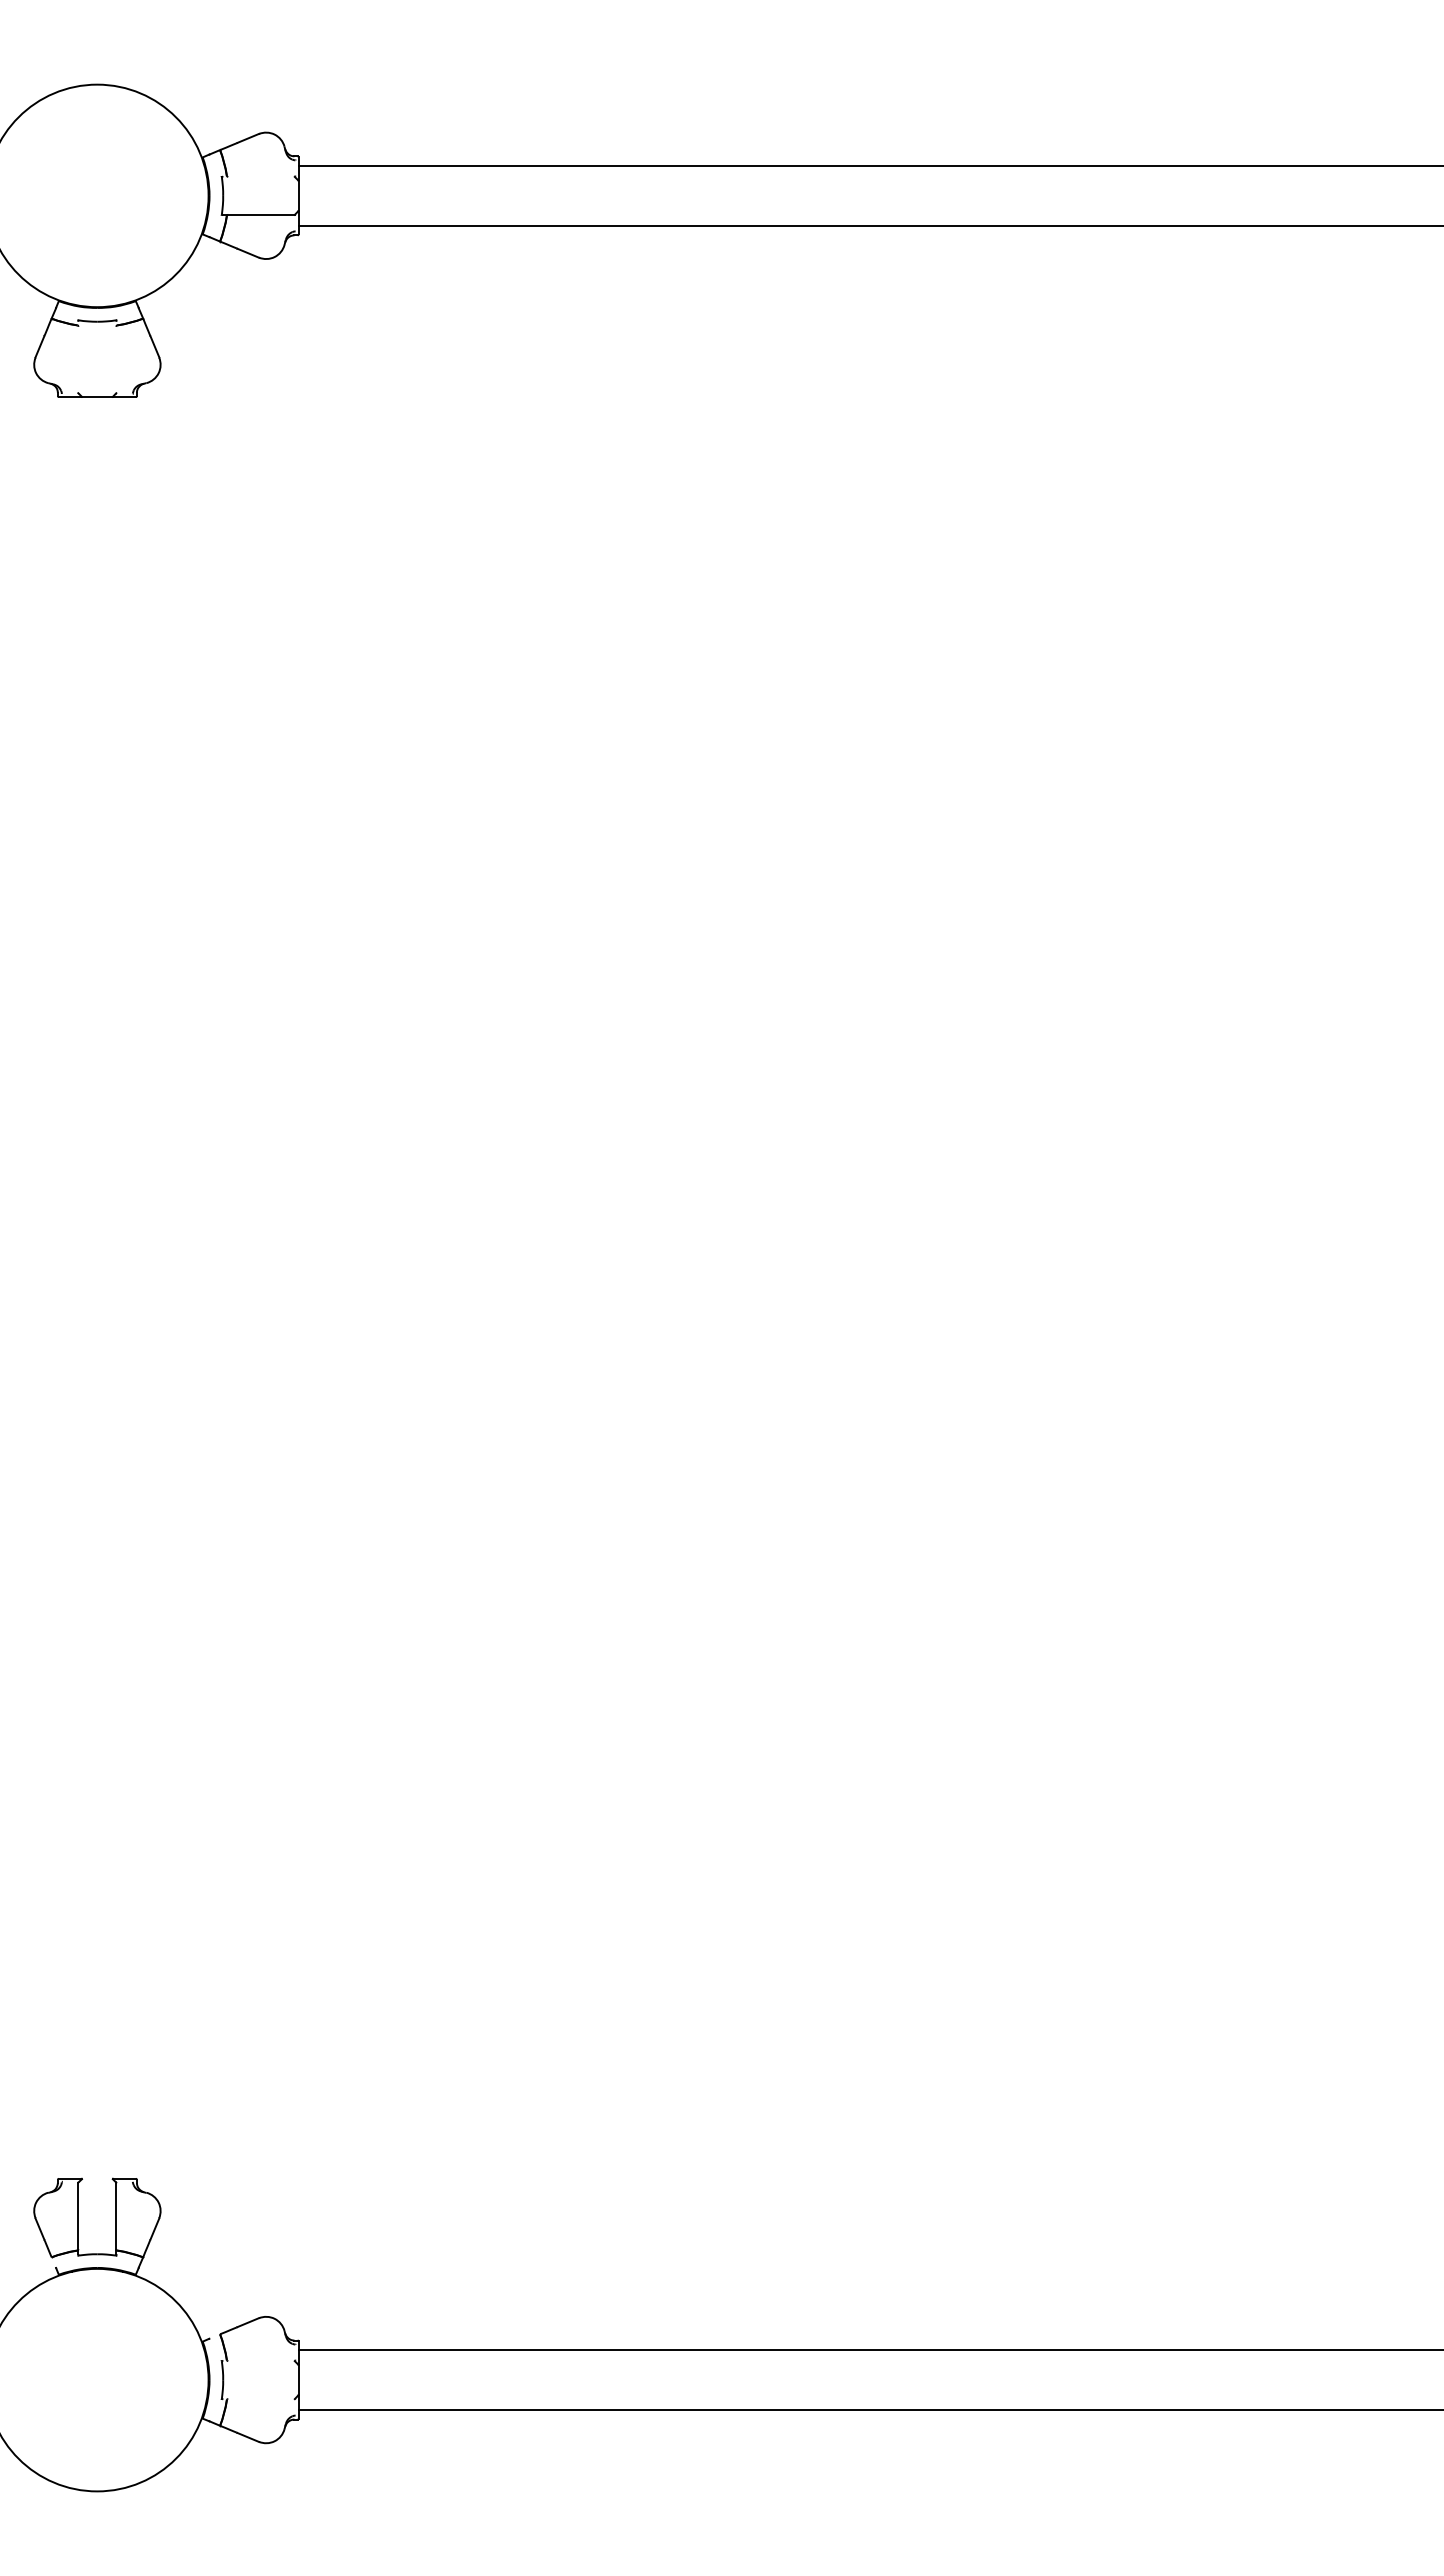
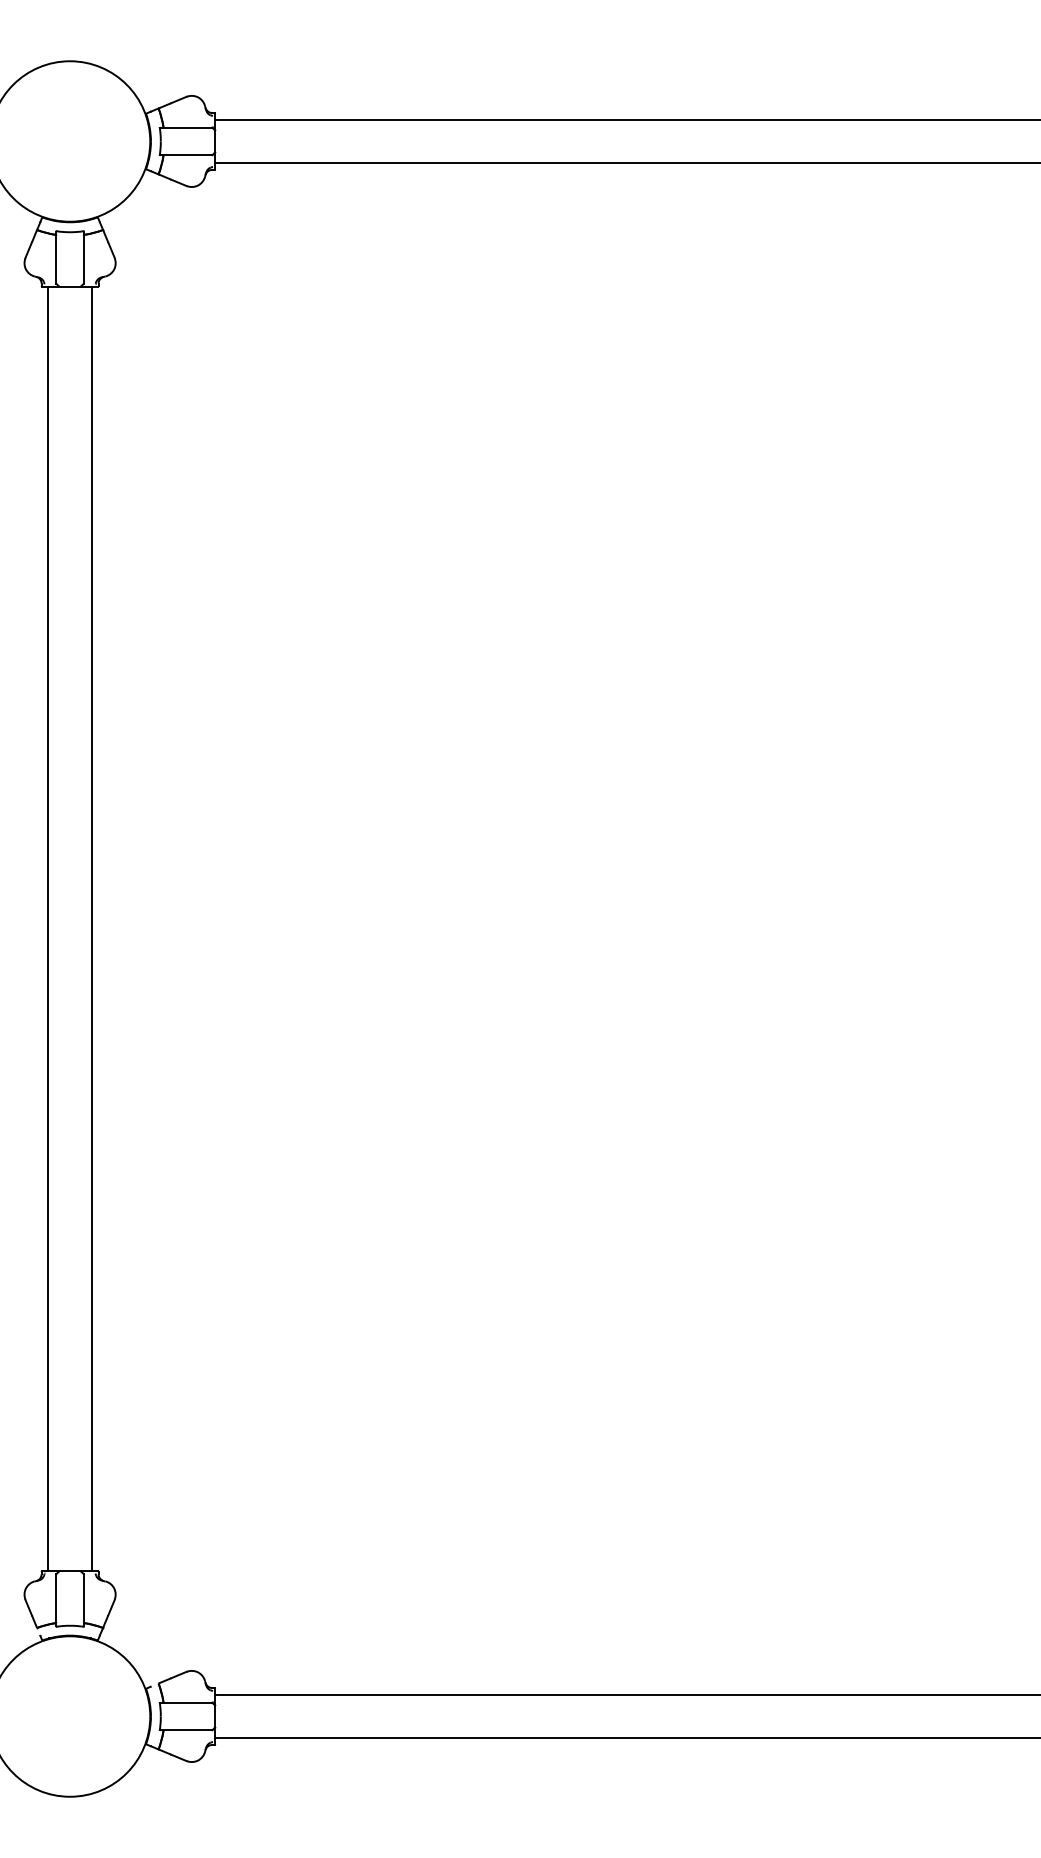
line: (258, 176) -> (186, 127), added
line: (78, 357) -> (56, 258), added
line: (116, 357) -> (83, 258), added
line: (67, 1287) -> (48, 928), added
line: (127, 1287) -> (91, 928), added
line: (97, 2178) -> (70, 1571), added
line: (258, 2361) -> (186, 1703), added
line: (258, 2399) -> (186, 1730), added

